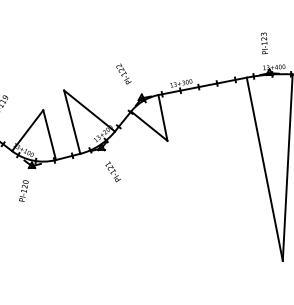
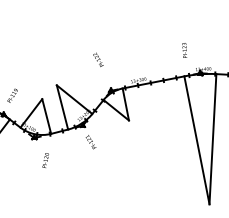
text: (264, 43) -> (184, 50), moved
text: (123, 73) -> (98, 59), moved
text: (23, 190) -> (45, 160), moved

